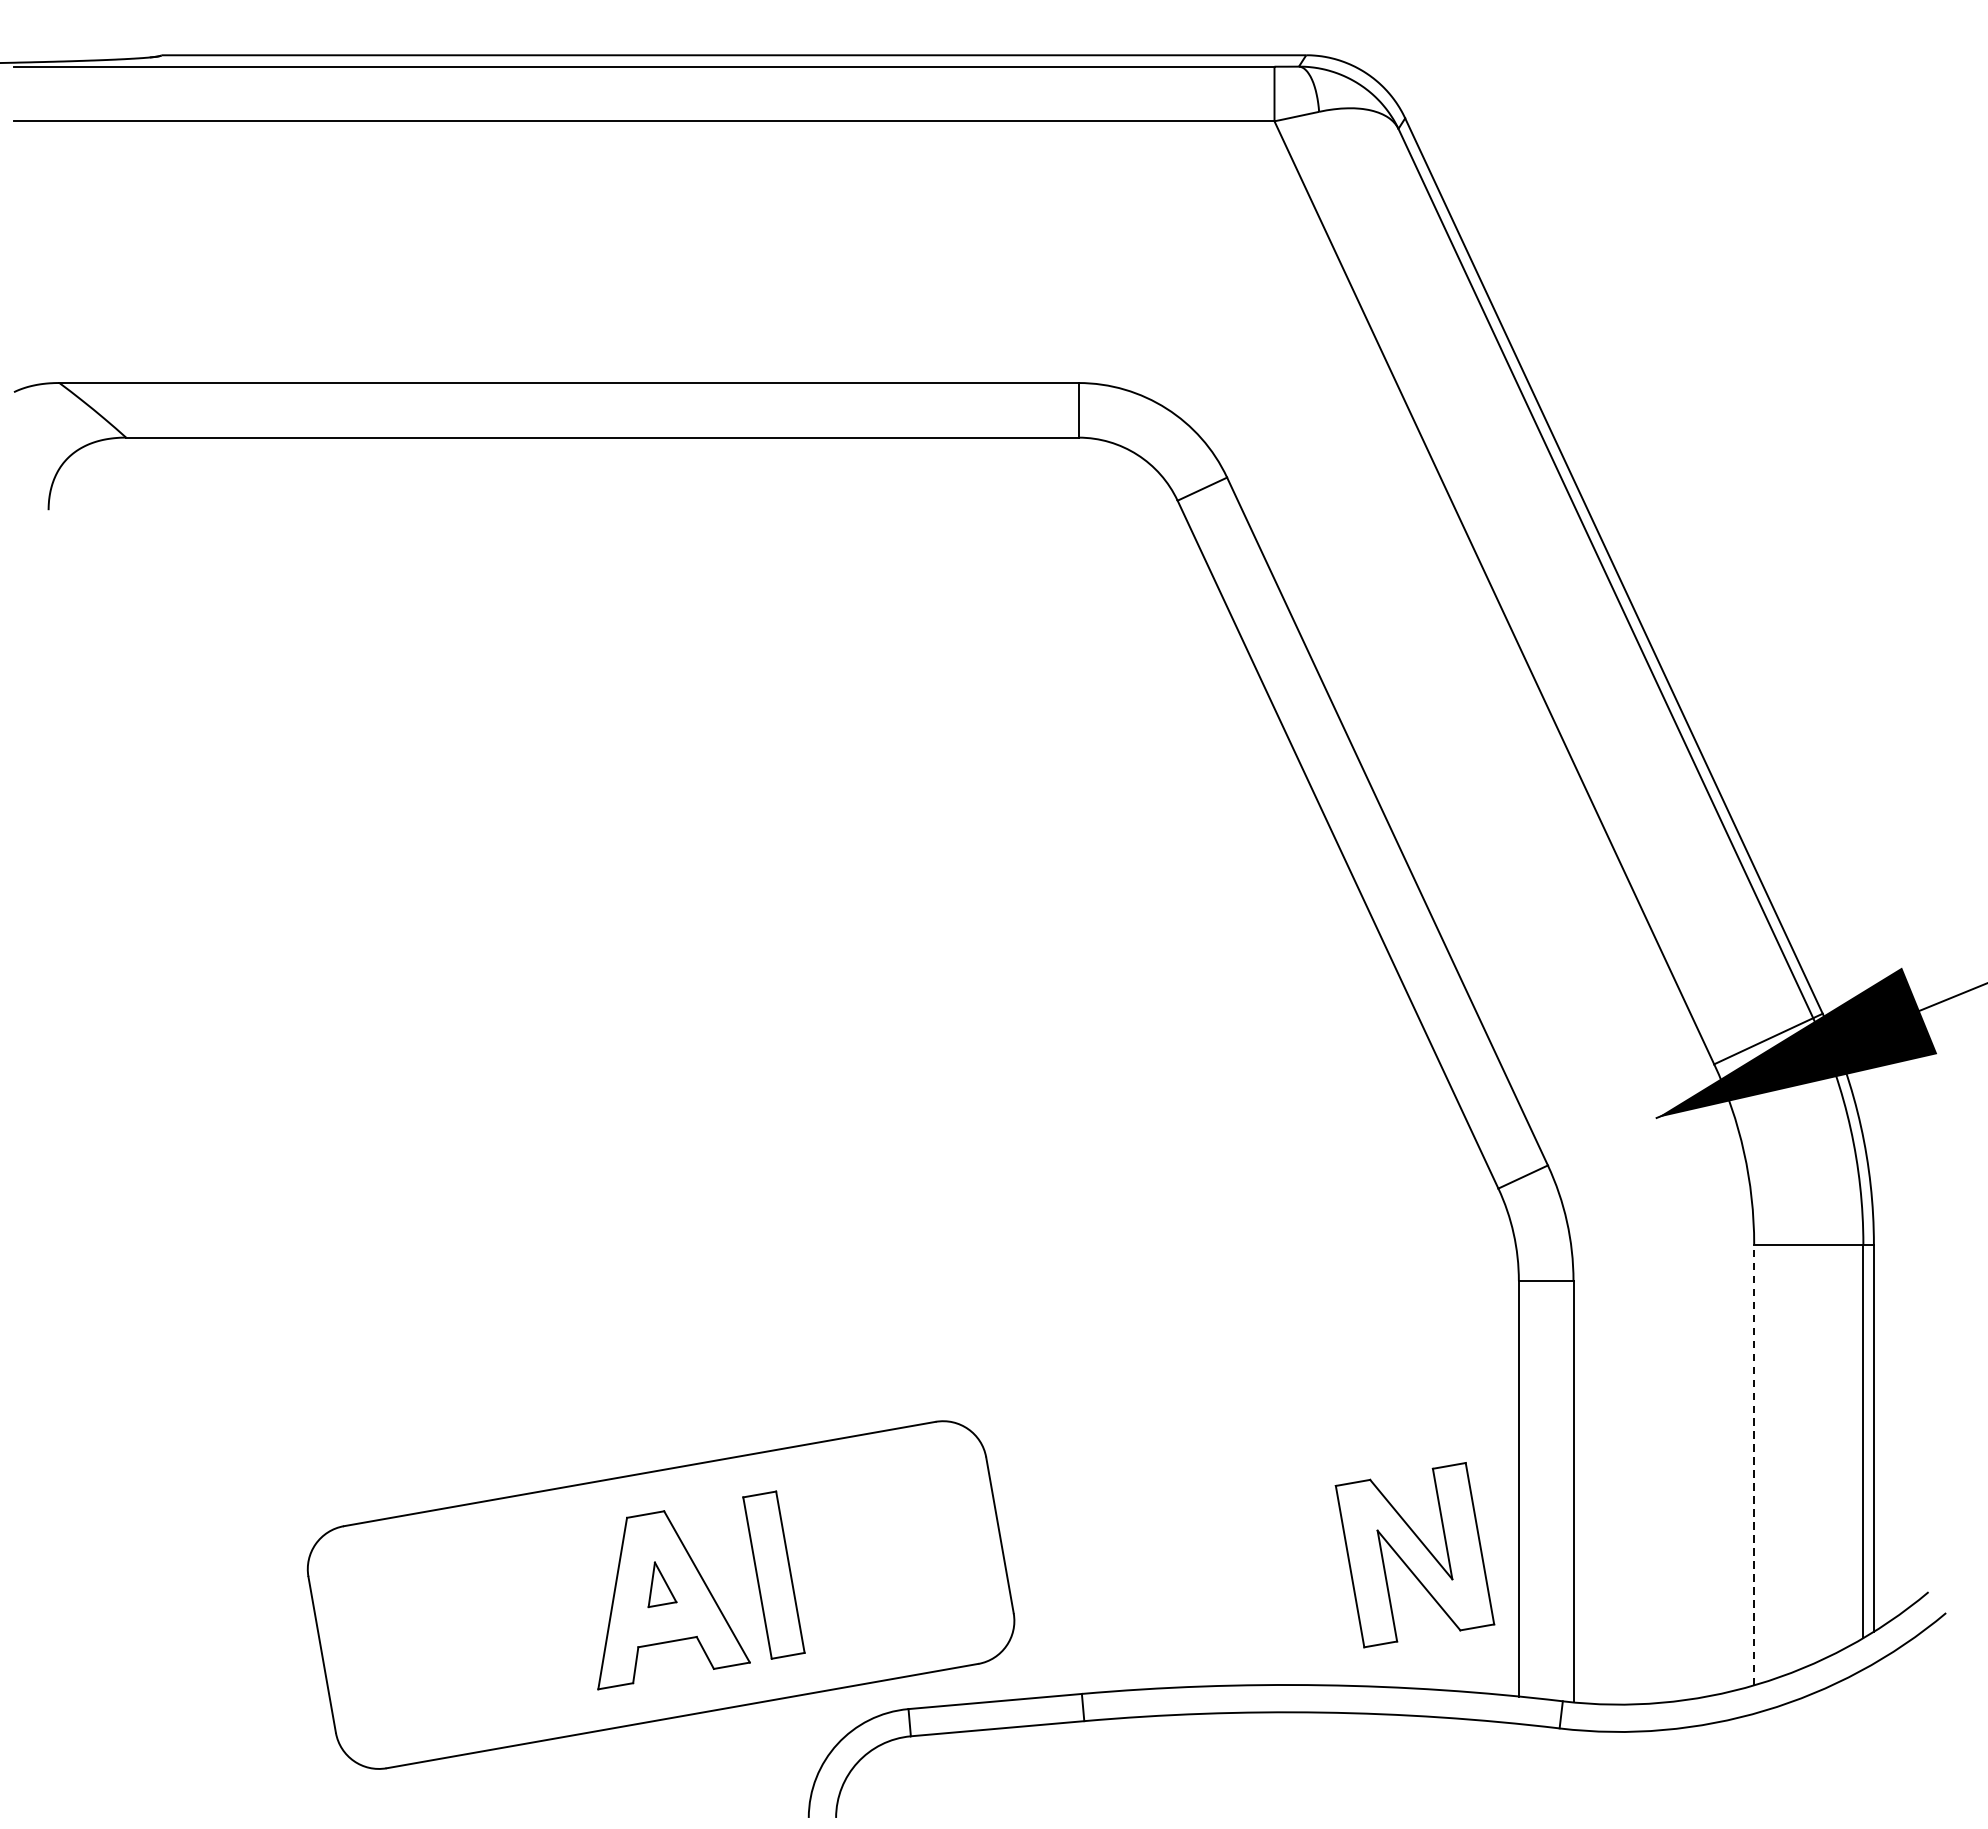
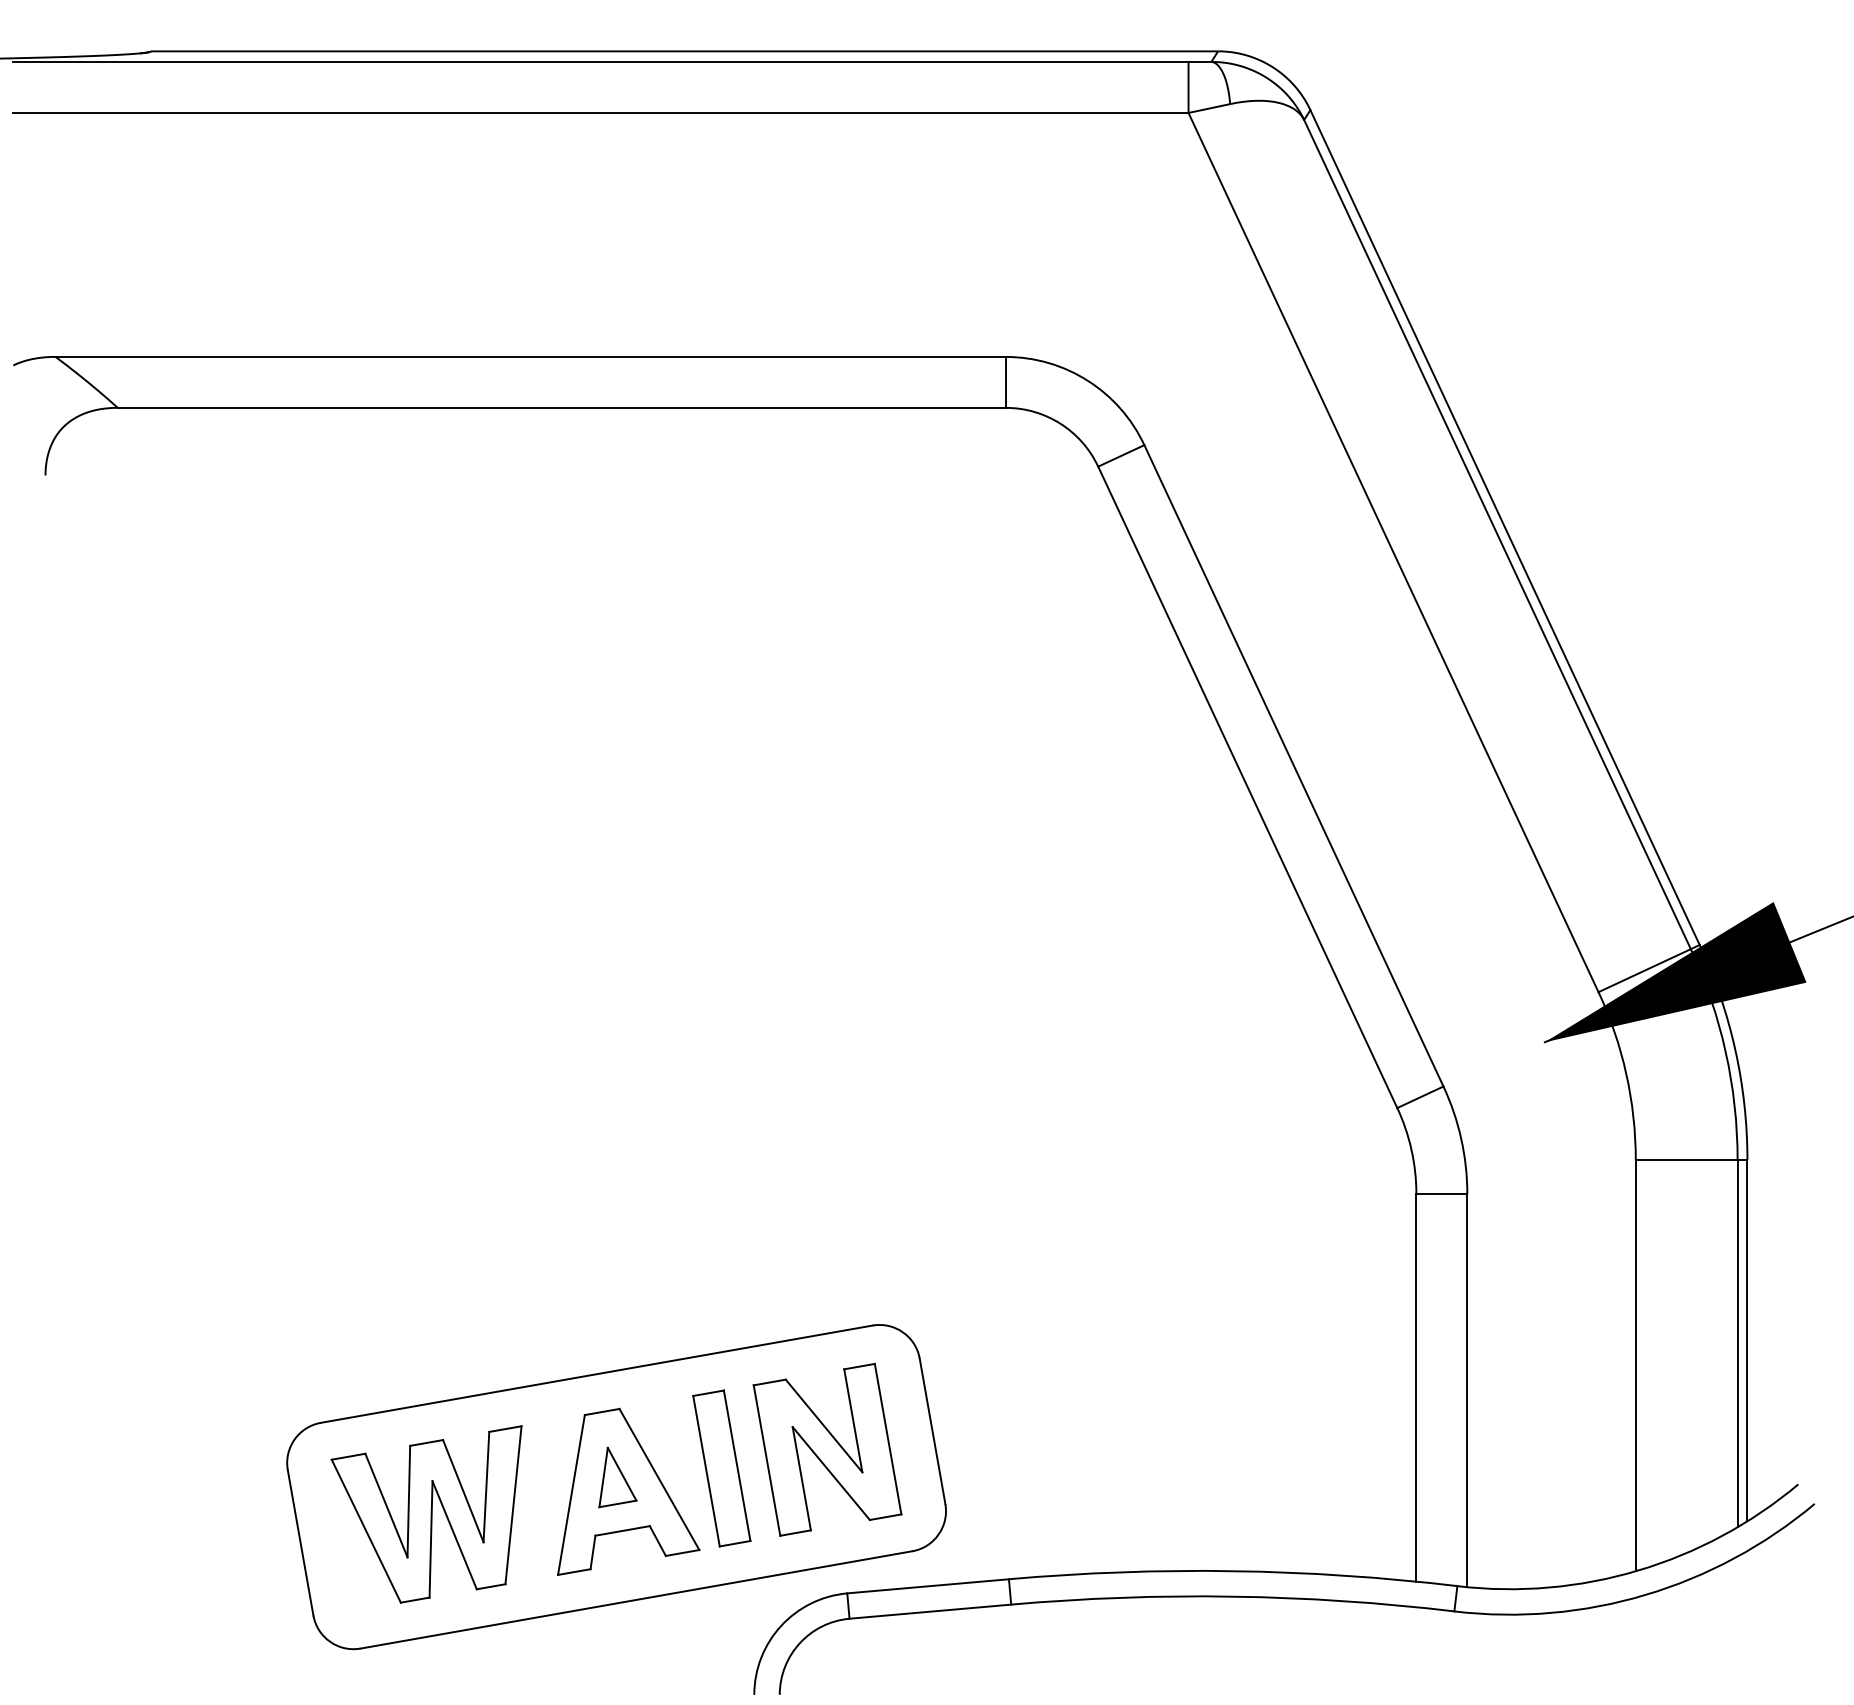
line: (1753, 1464) -> (1635, 1365), dashed -> solid
part: (1414, 1554) -> (827, 1449), moved
part: (662, 1584) -> (617, 1477), size x1.43
part: (457, 1624) -> (426, 1514), added

